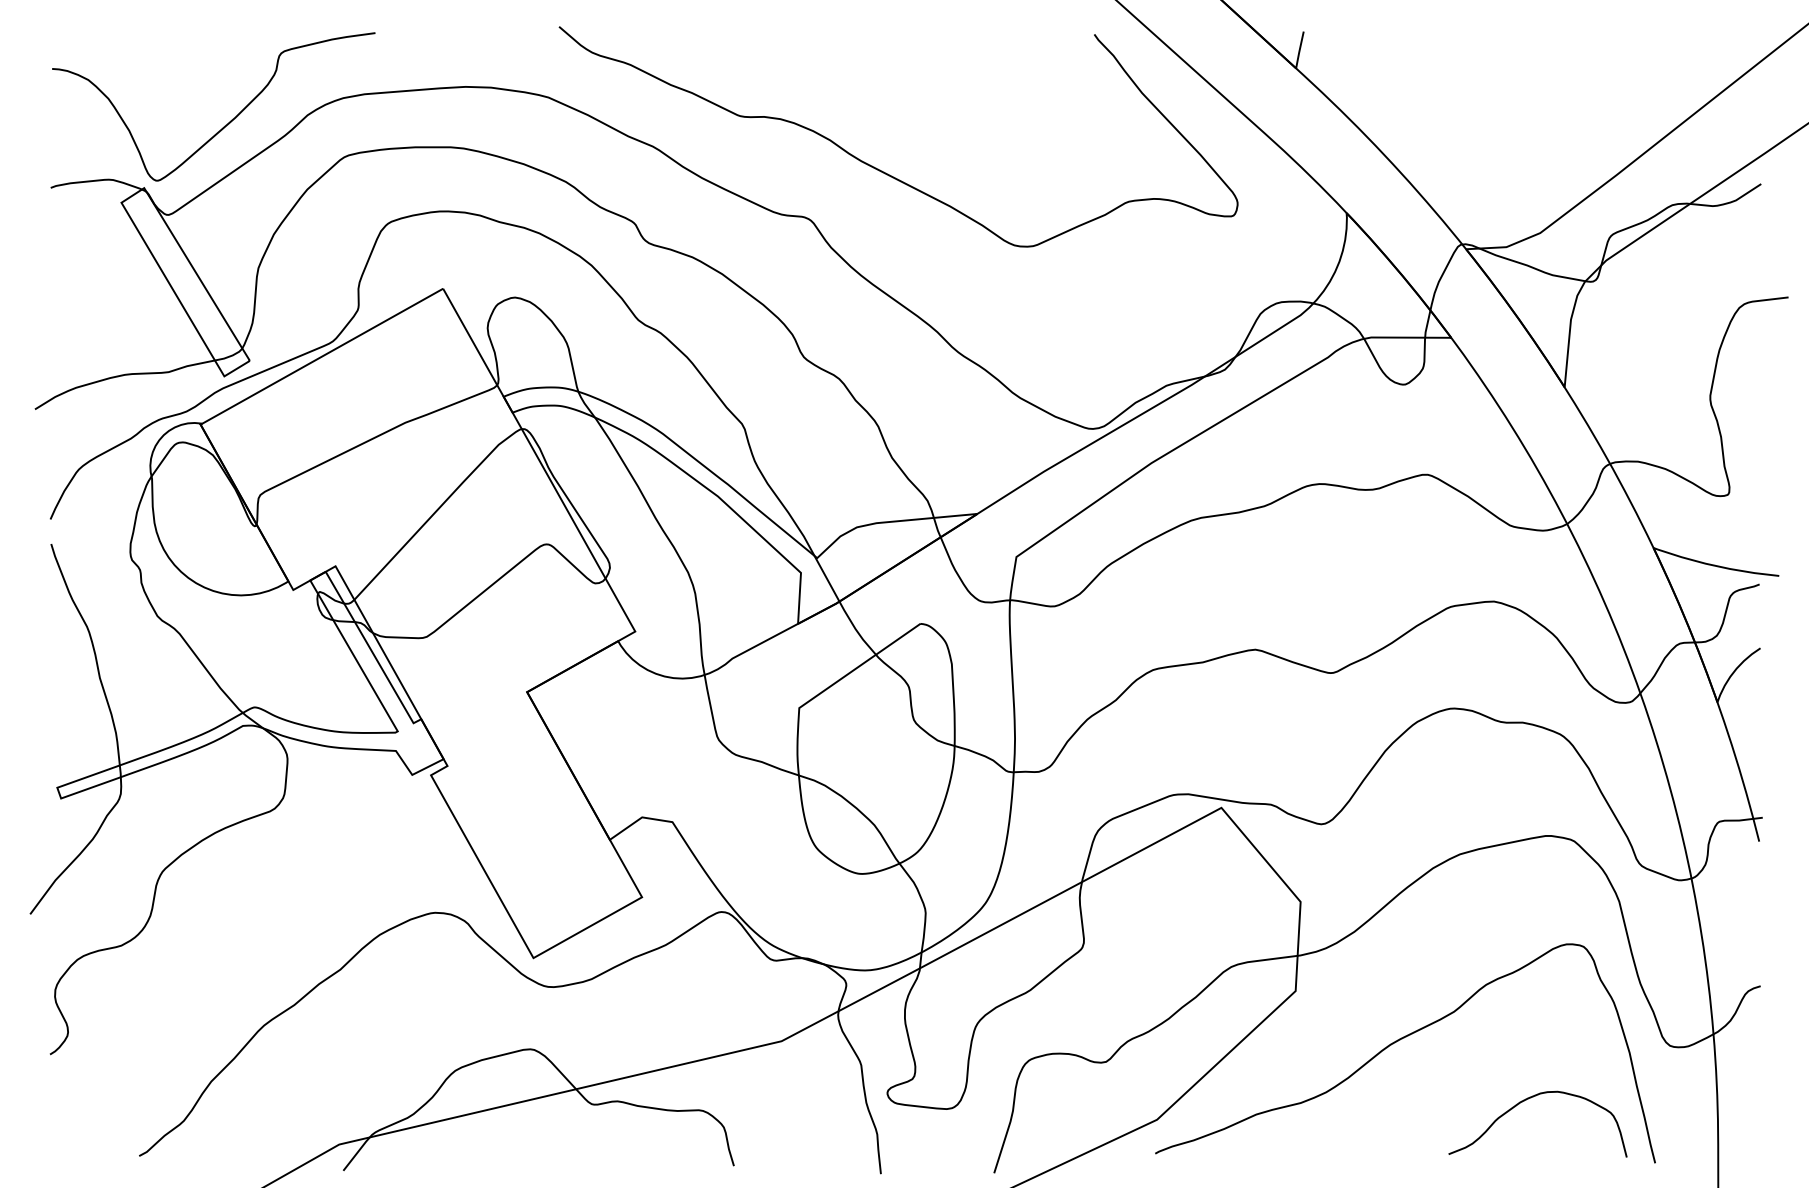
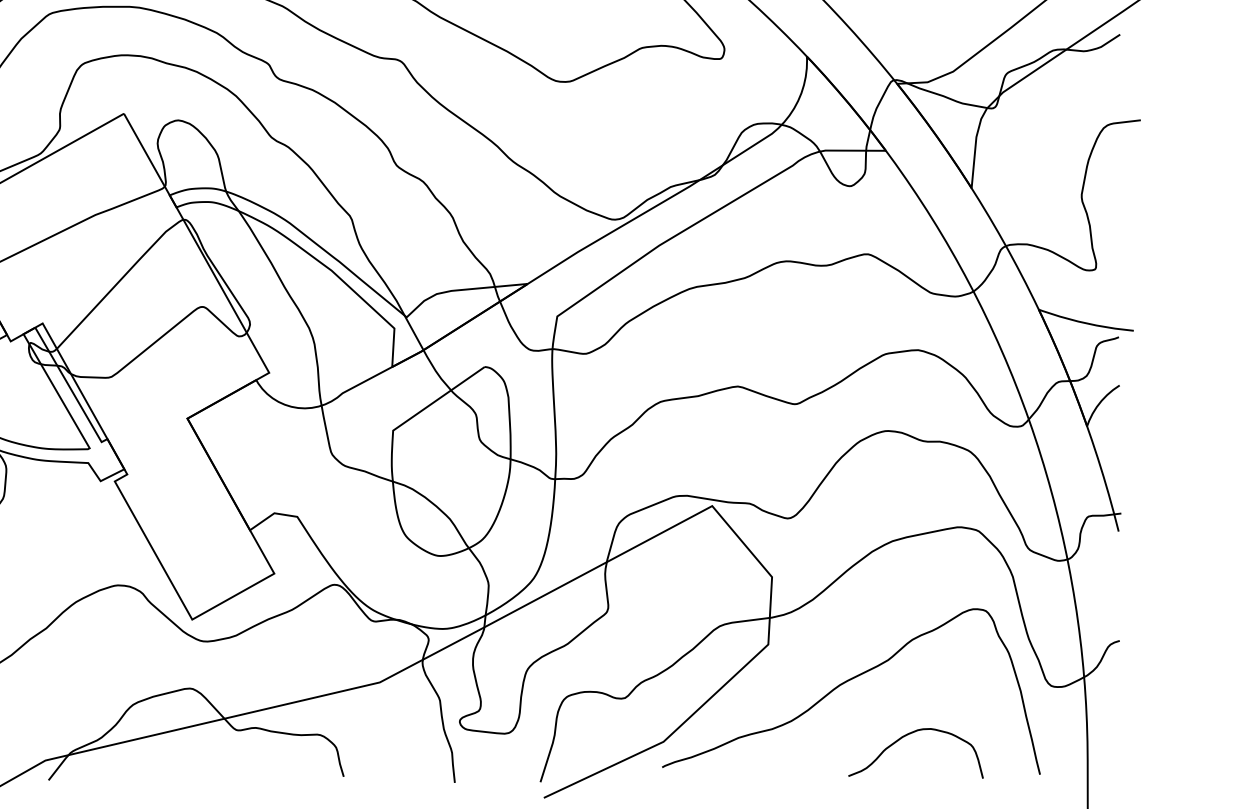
curve: (1526, 1100) -> (907, 735), moved

